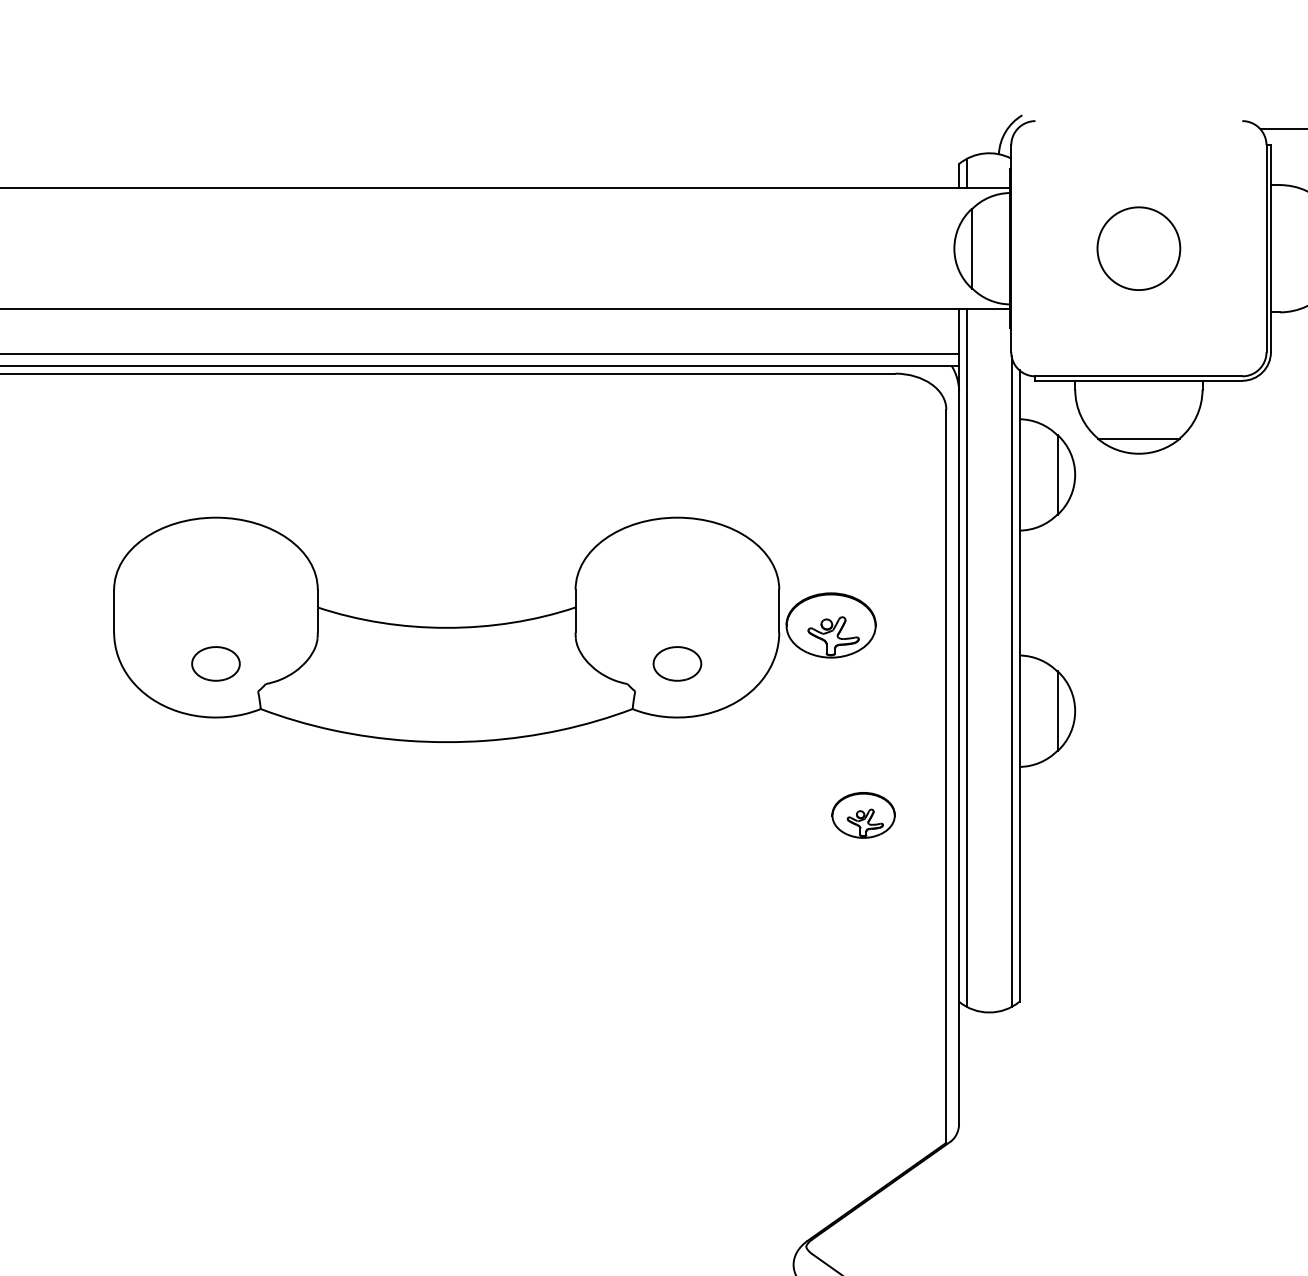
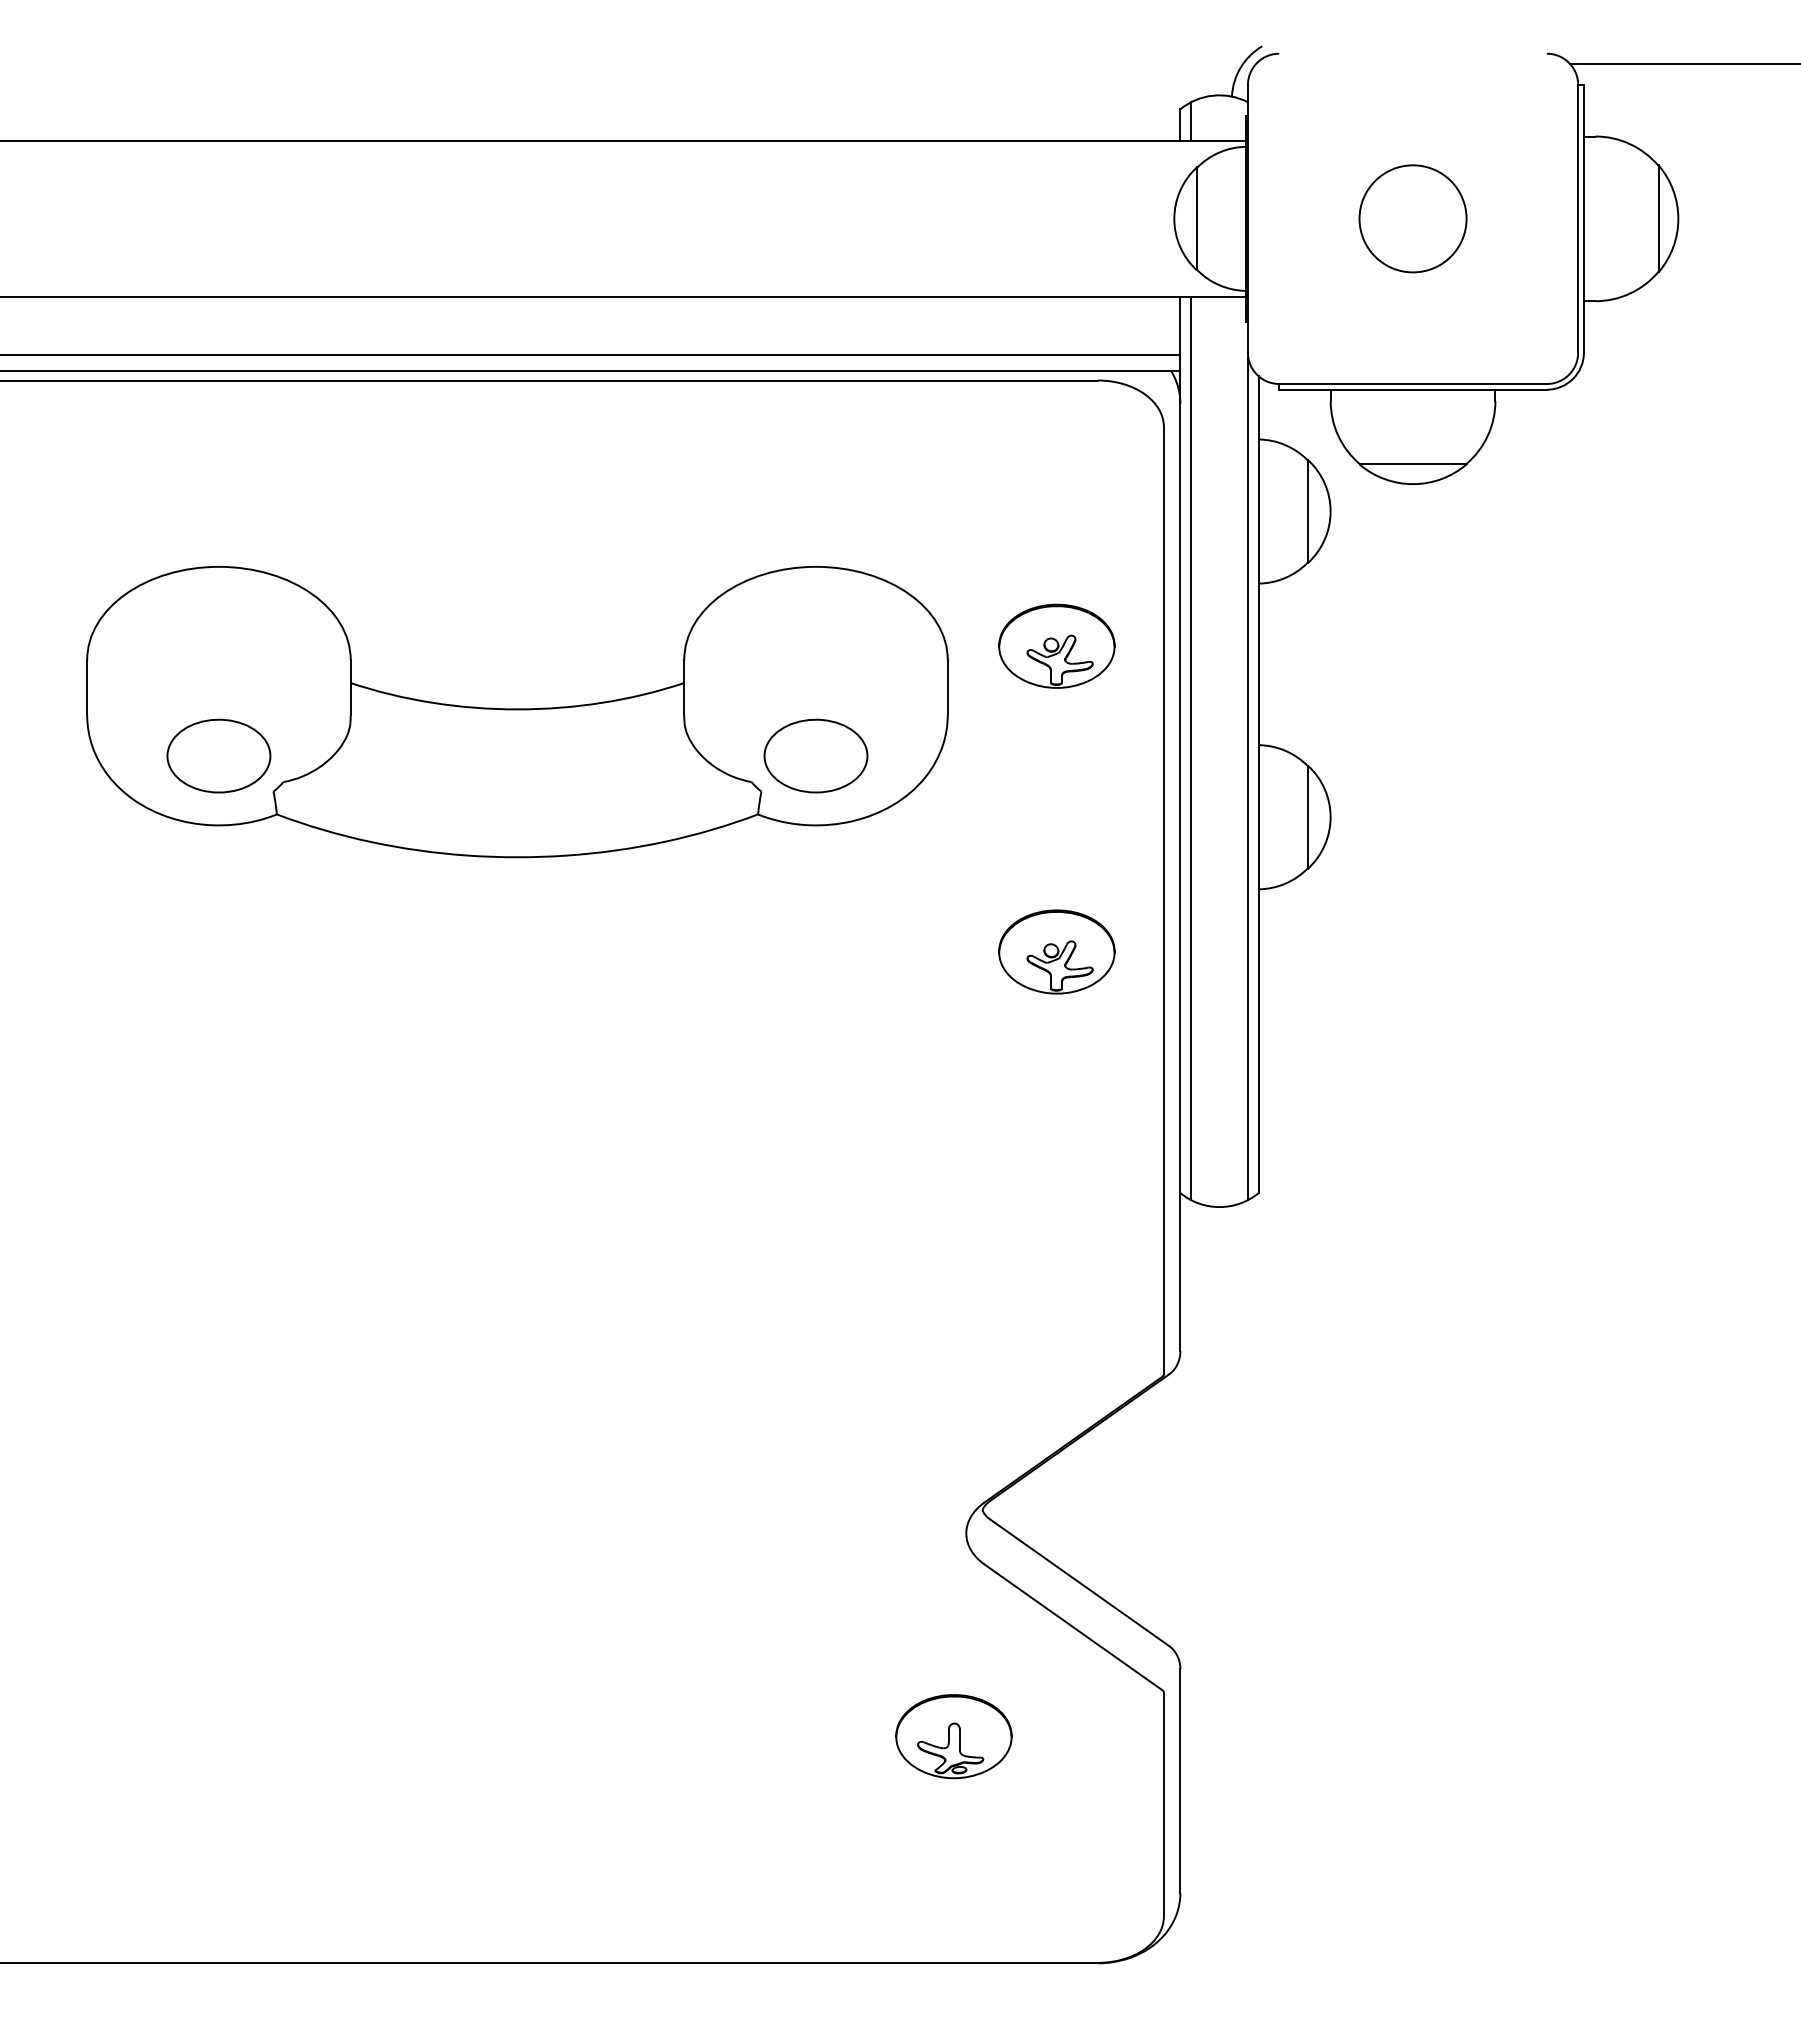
part: (830, 624) -> (1056, 645), moved
part: (215, 663) -> (218, 755), size x1.67
part: (677, 663) -> (815, 755), size x1.67
part: (863, 814) -> (1056, 951), size x1.43

